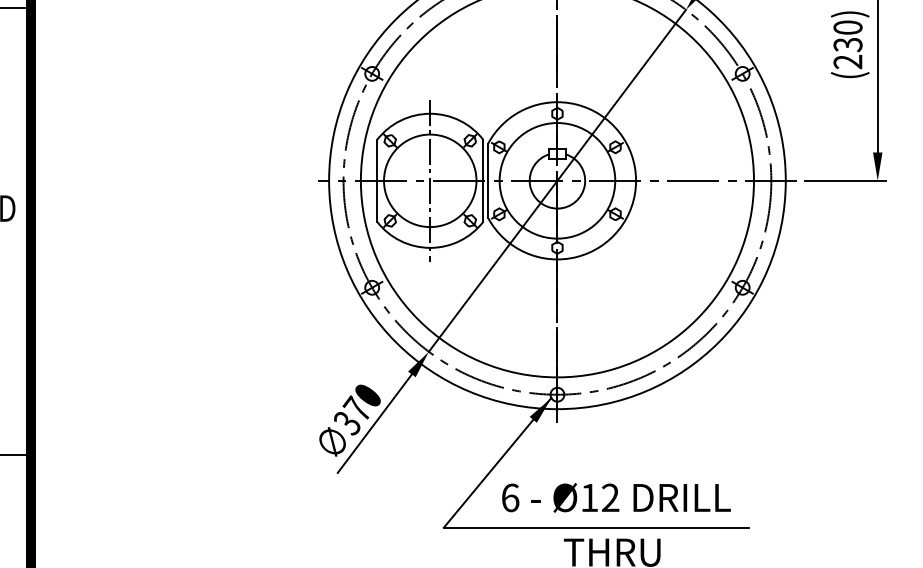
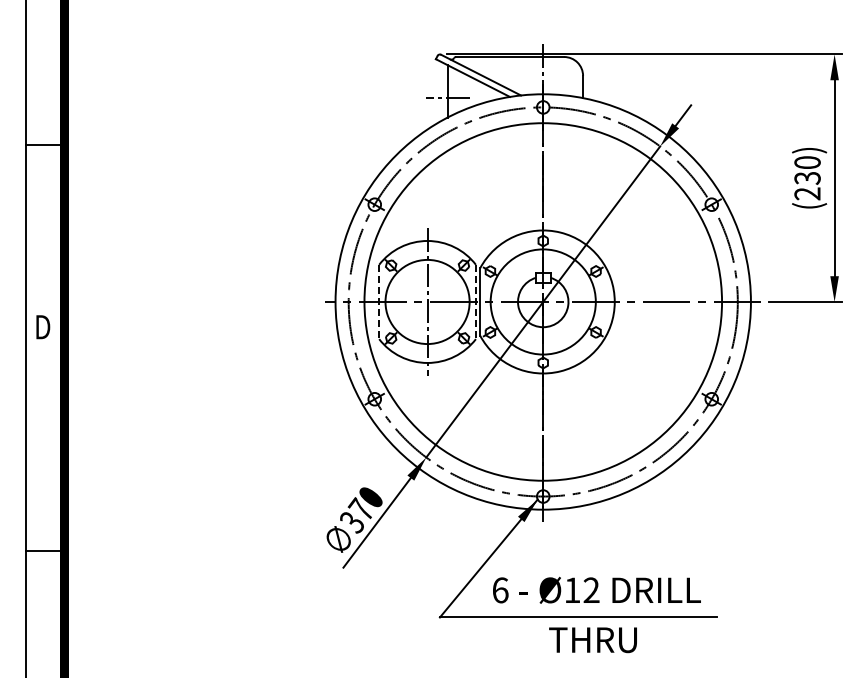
line: (377, 181) -> (379, 302), solid -> dashed
line: (482, 181) -> (475, 302), solid -> dashed

